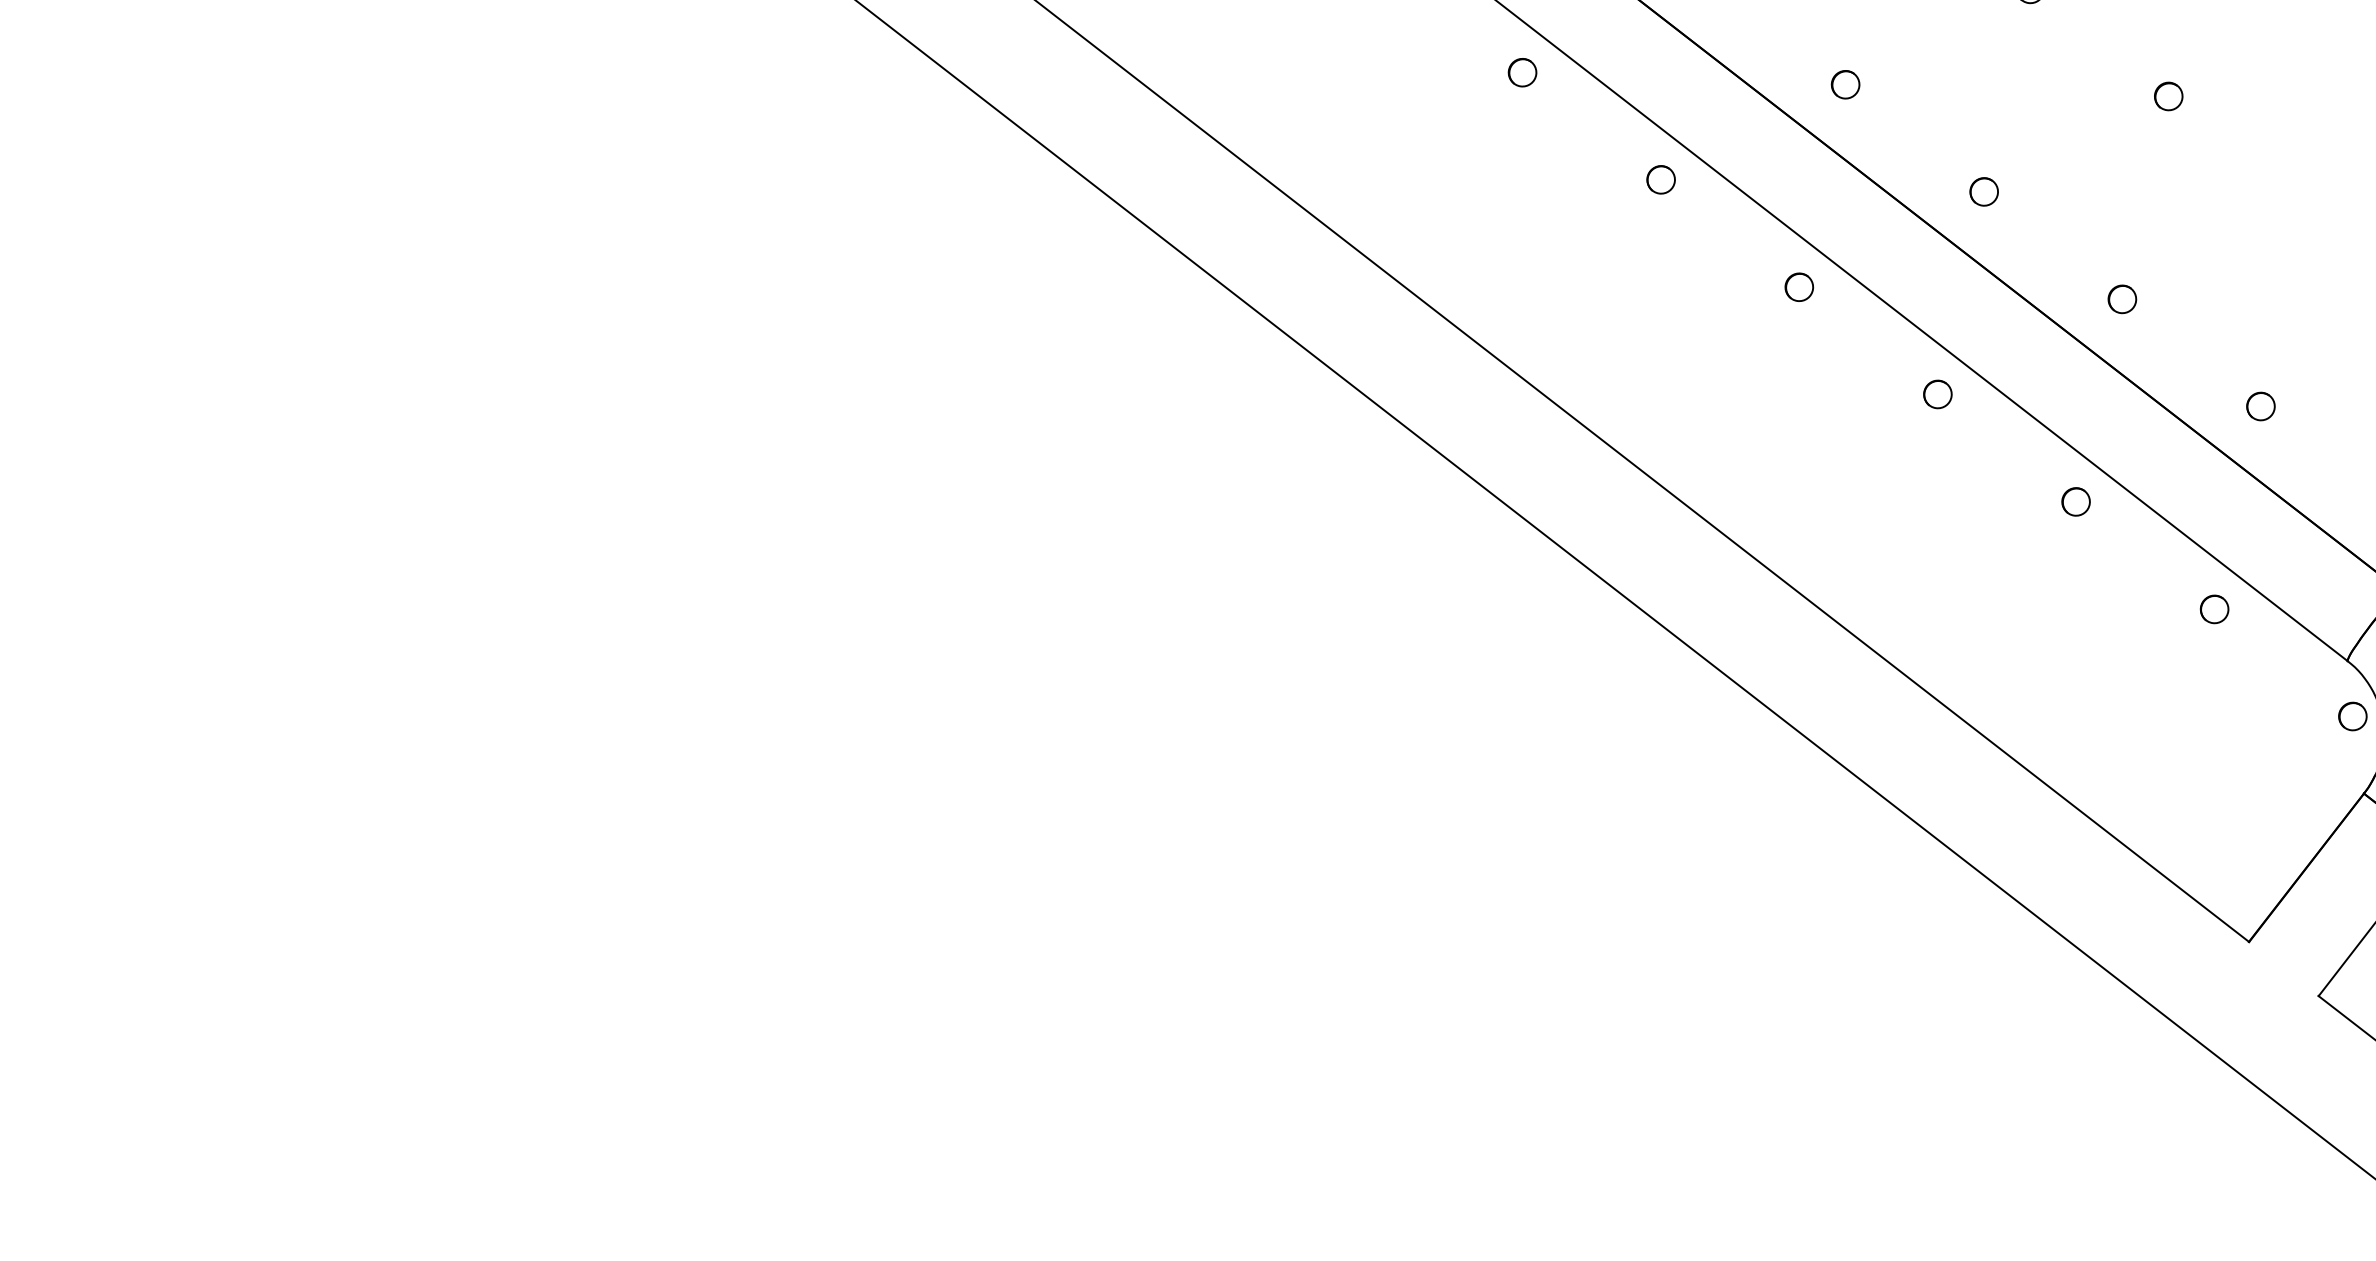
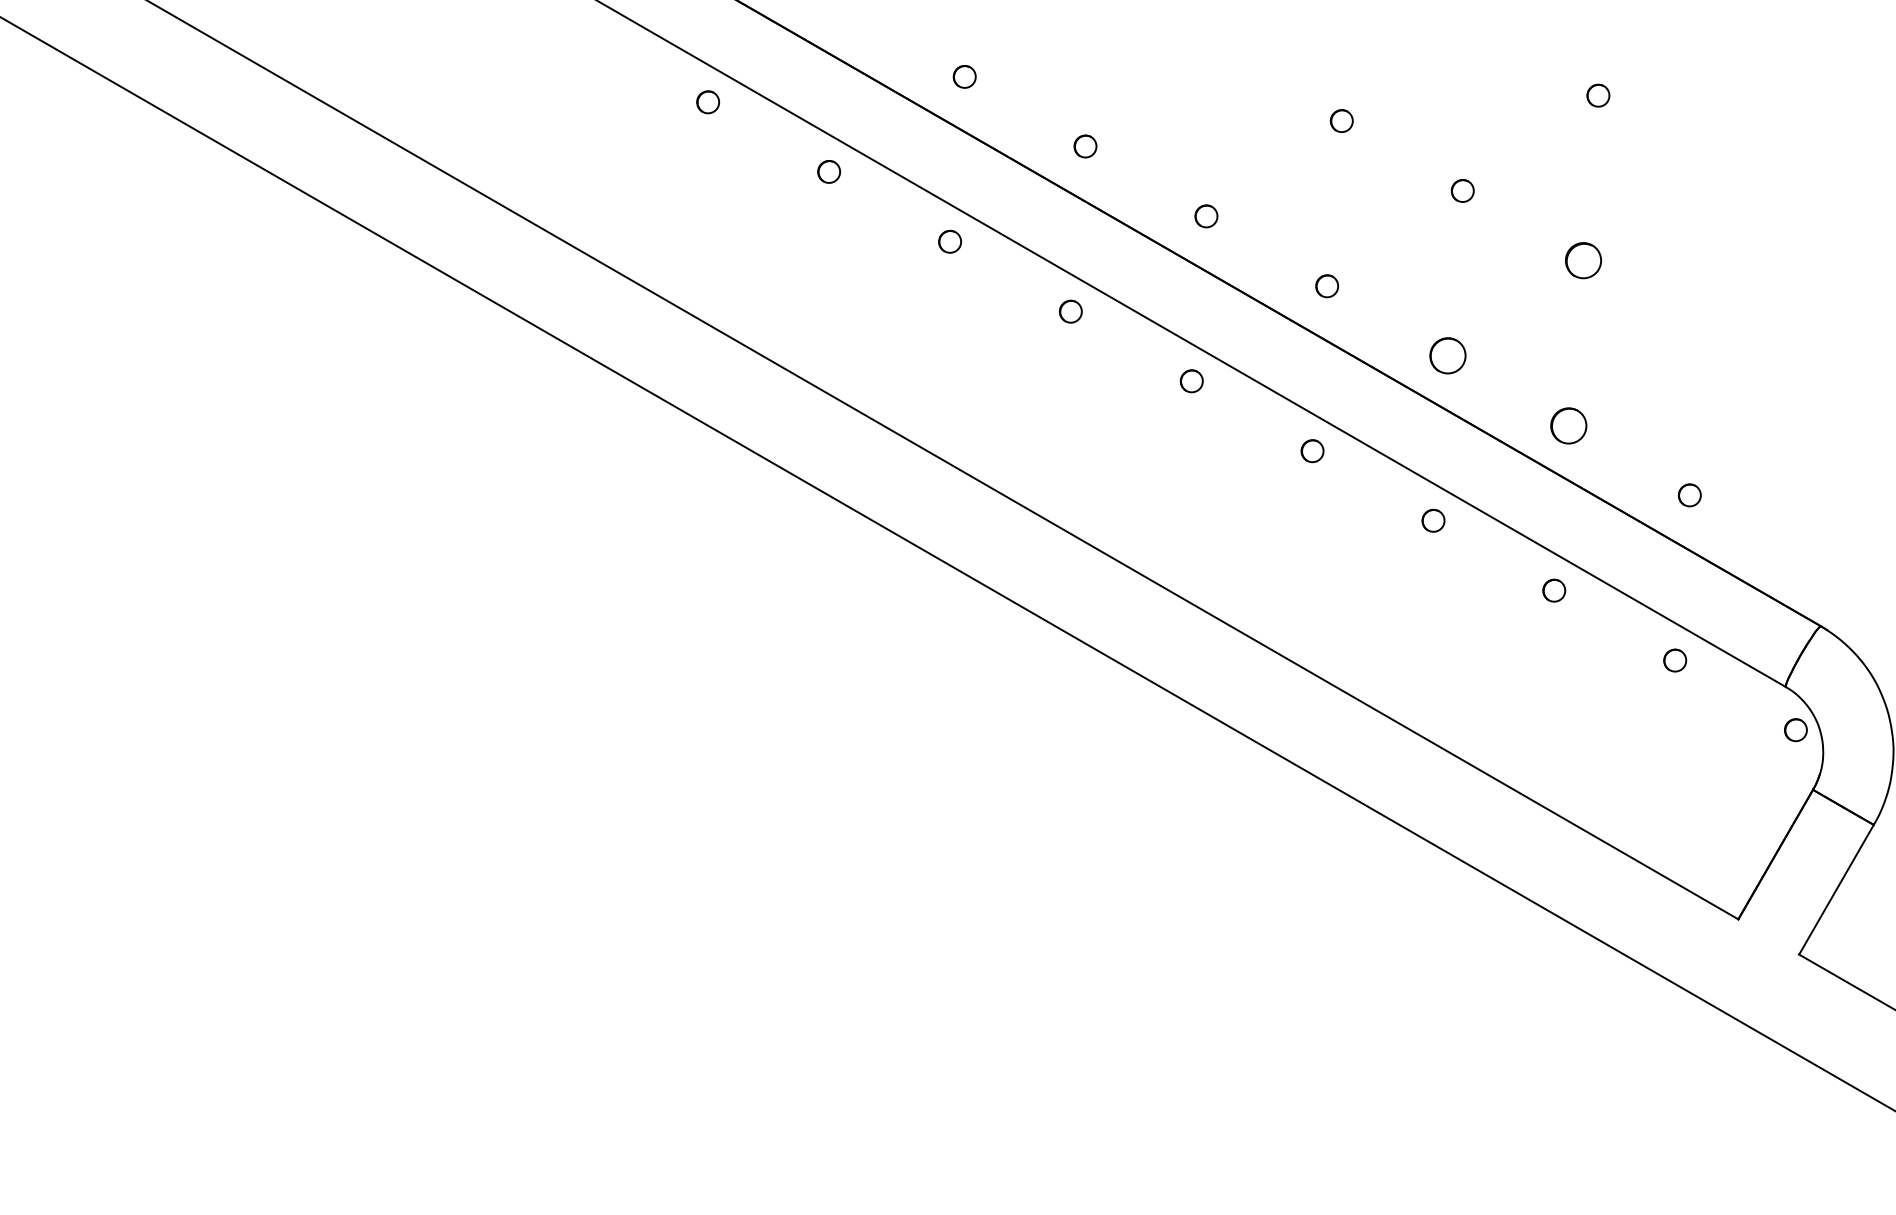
circle: (2168, 96) -> (1583, 260), size x1.6
circle: (1984, 191) -> (1448, 355), size x1.6
circle: (2121, 298) -> (1568, 425), size x1.6

